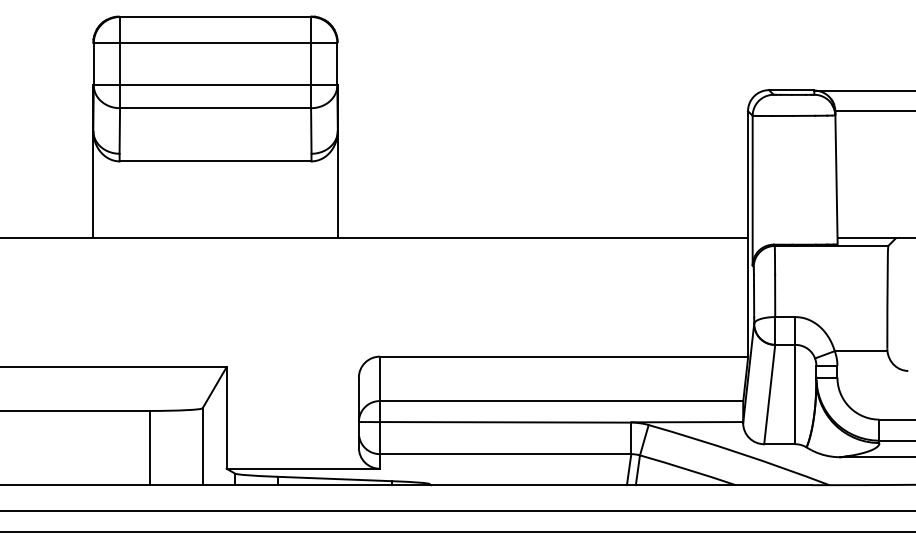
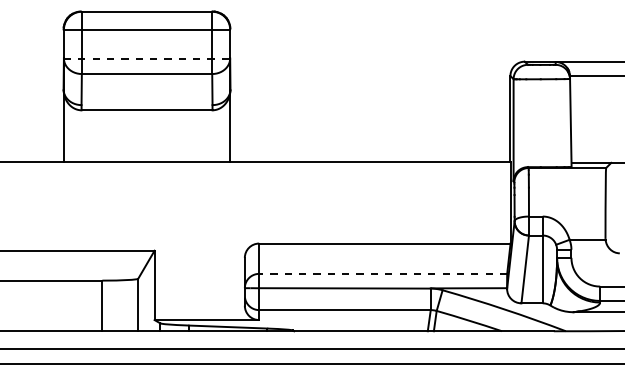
line: (216, 85) -> (147, 58), solid -> dashed
line: (562, 400) -> (383, 273), solid -> dashed

